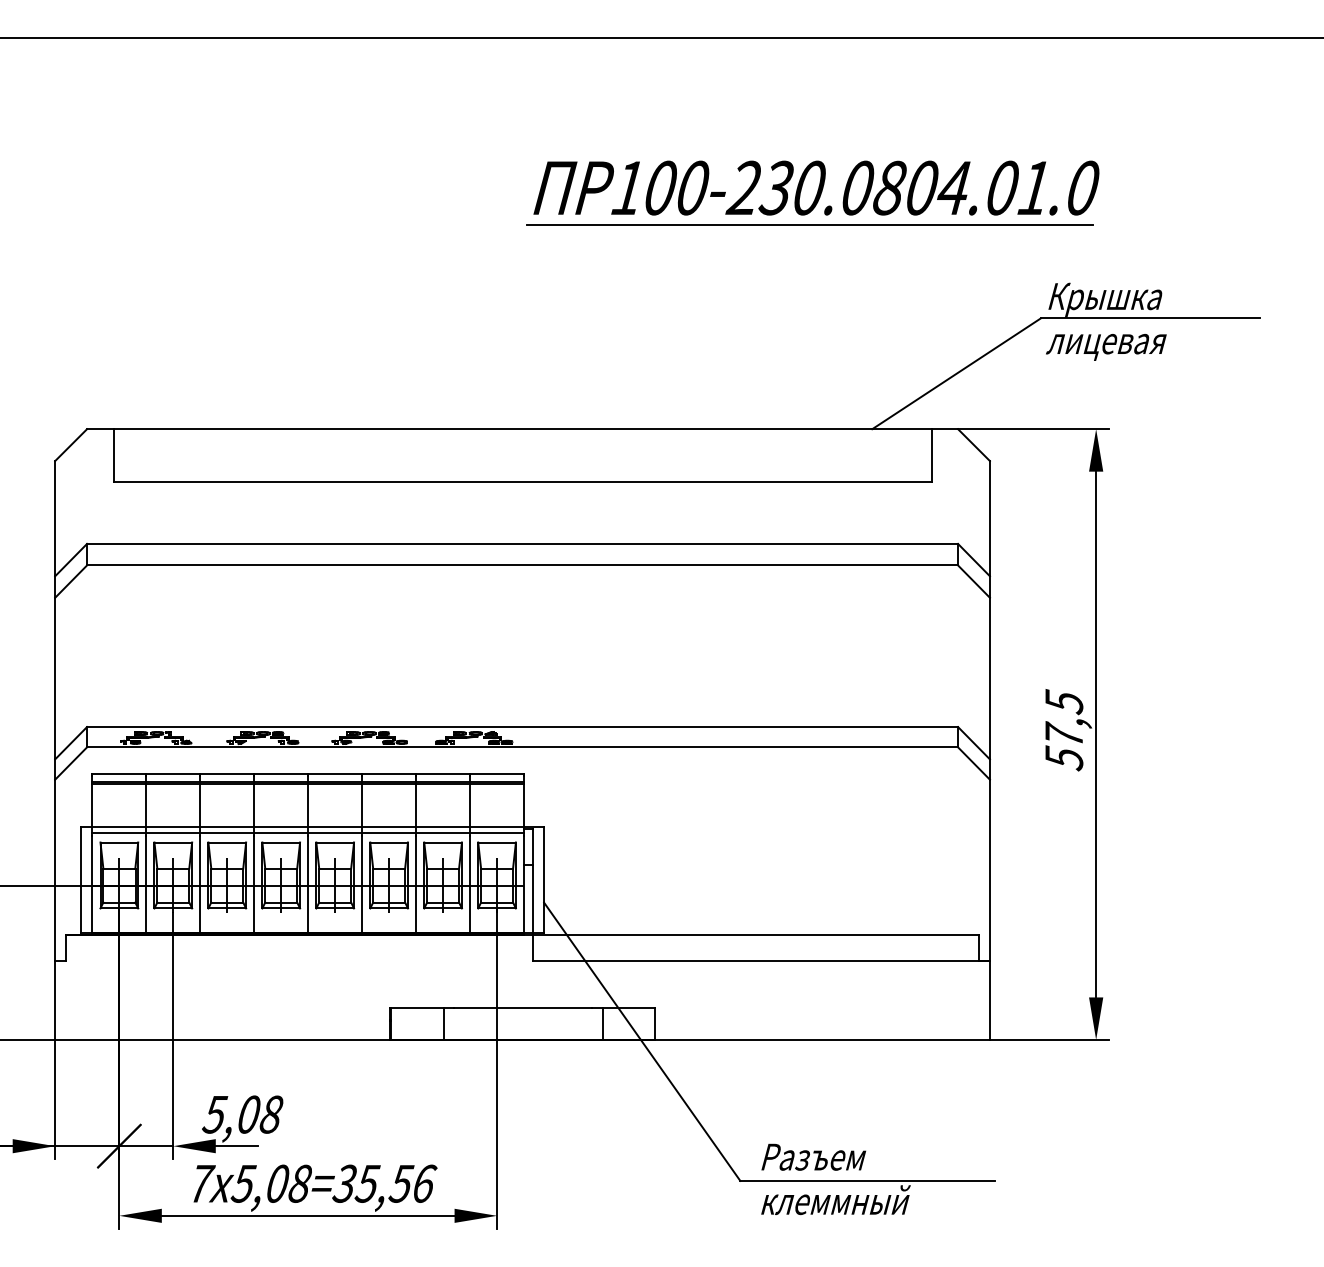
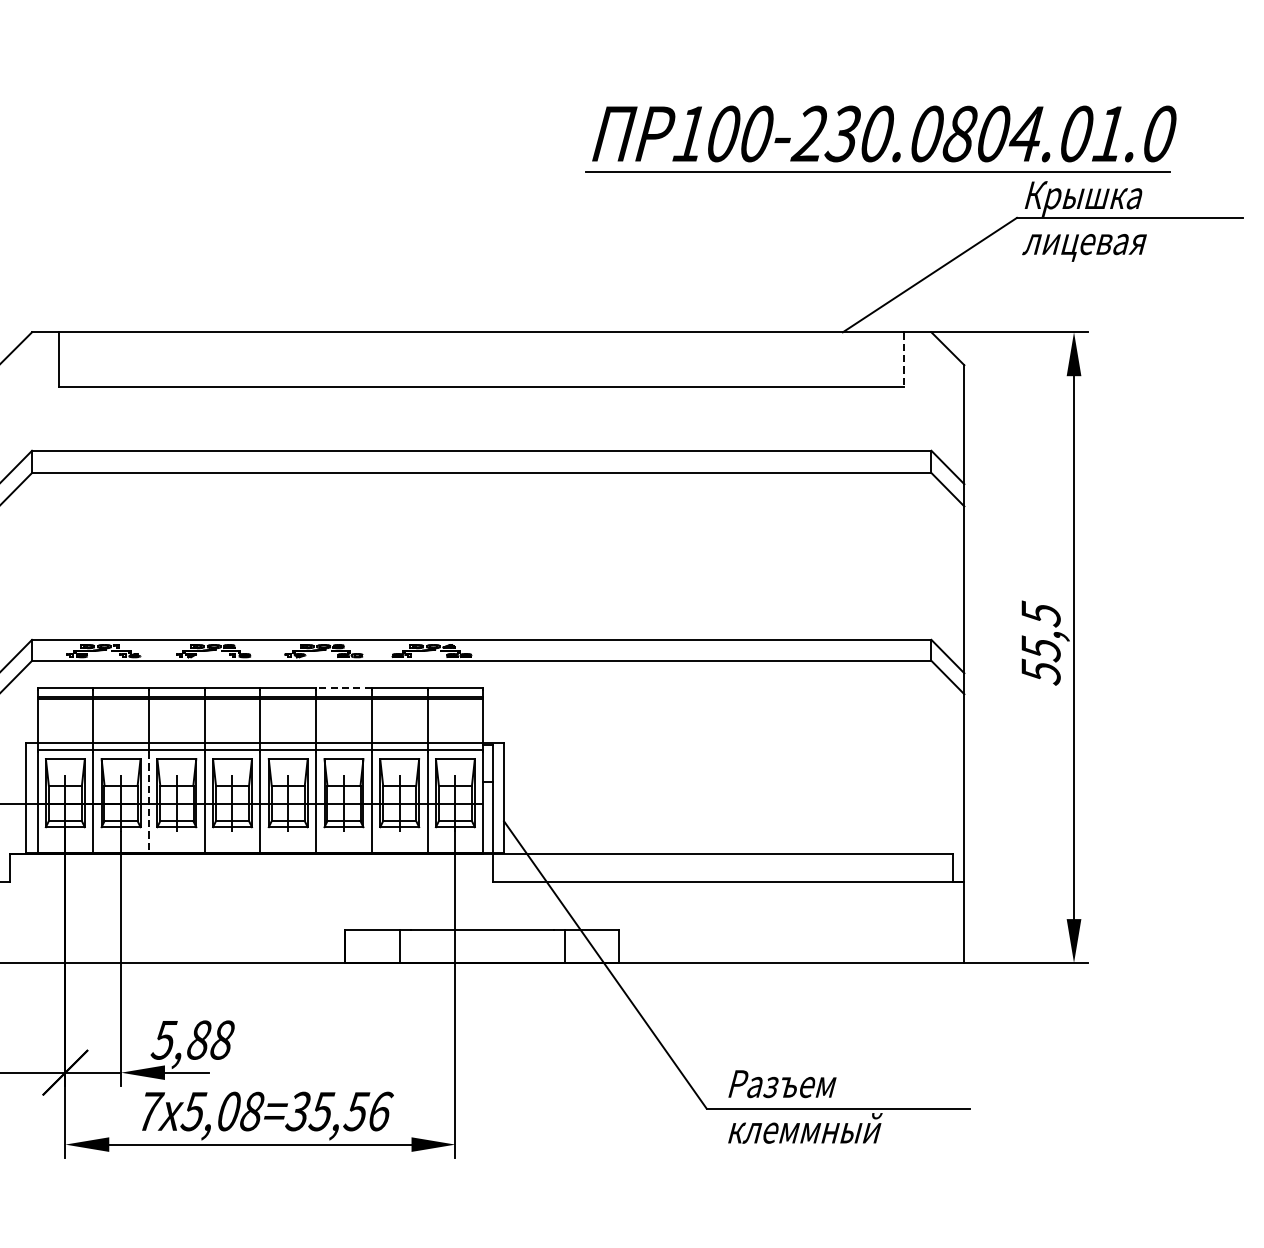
part: (812, 192) -> (880, 138), moved
line: (931, 455) -> (904, 359), solid -> dashed
text: (1064, 734) -> (1041, 647), 57,5 -> 55,5
line: (389, 773) -> (344, 687), solid -> dashed
line: (200, 884) -> (149, 802), solid -> dashed
text: (248, 1114) -> (198, 1039), 5,08 -> 5,88

